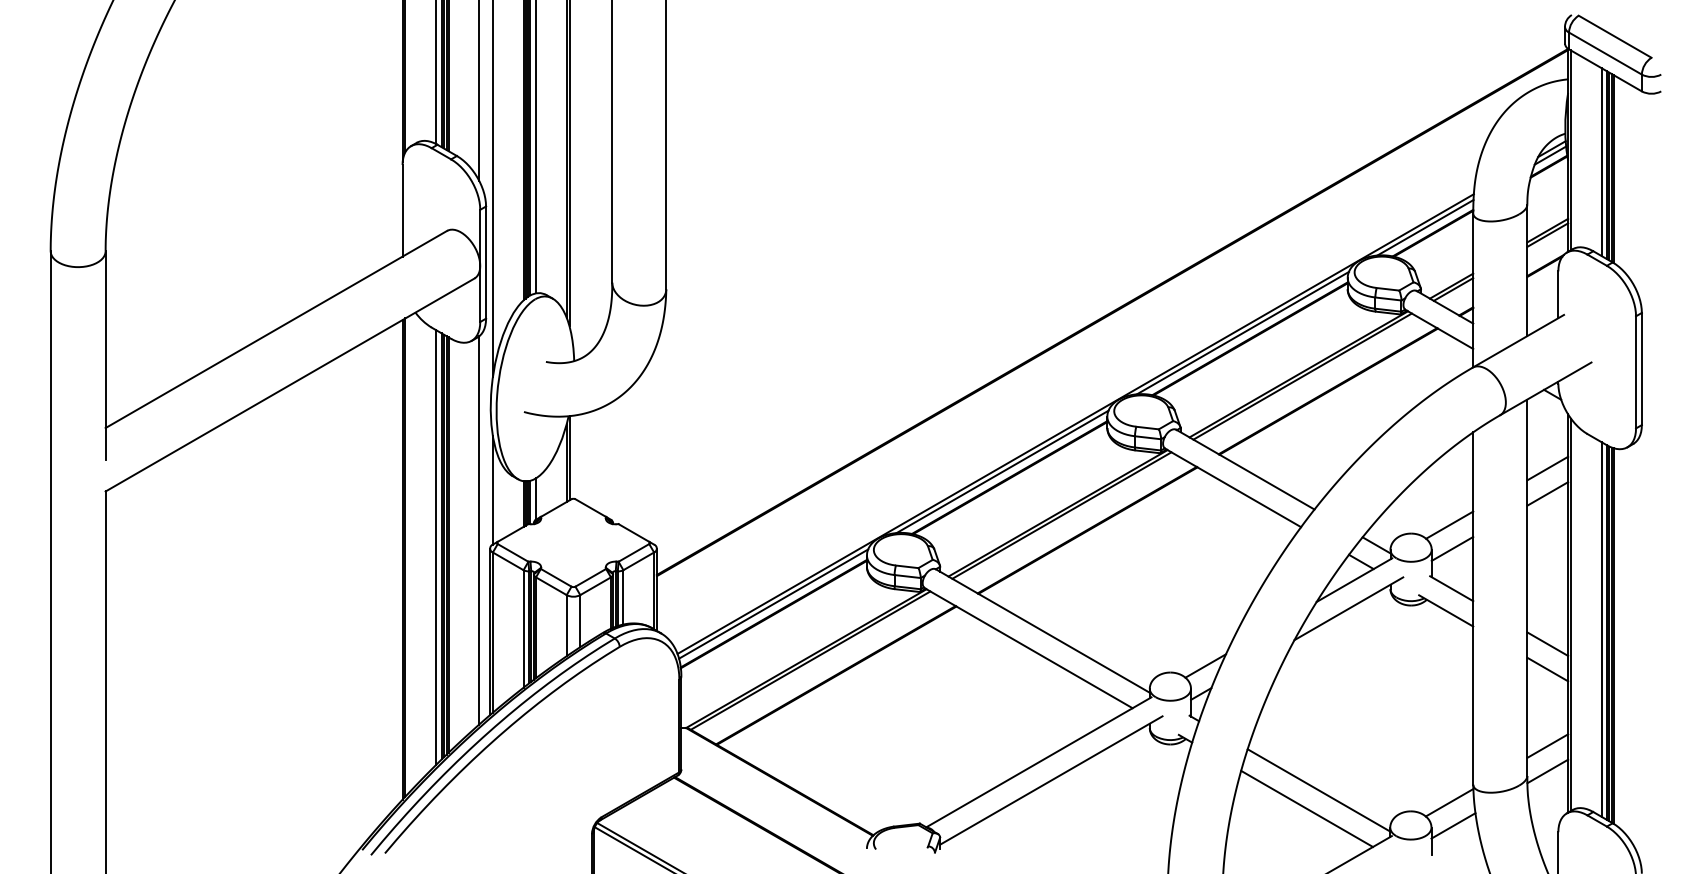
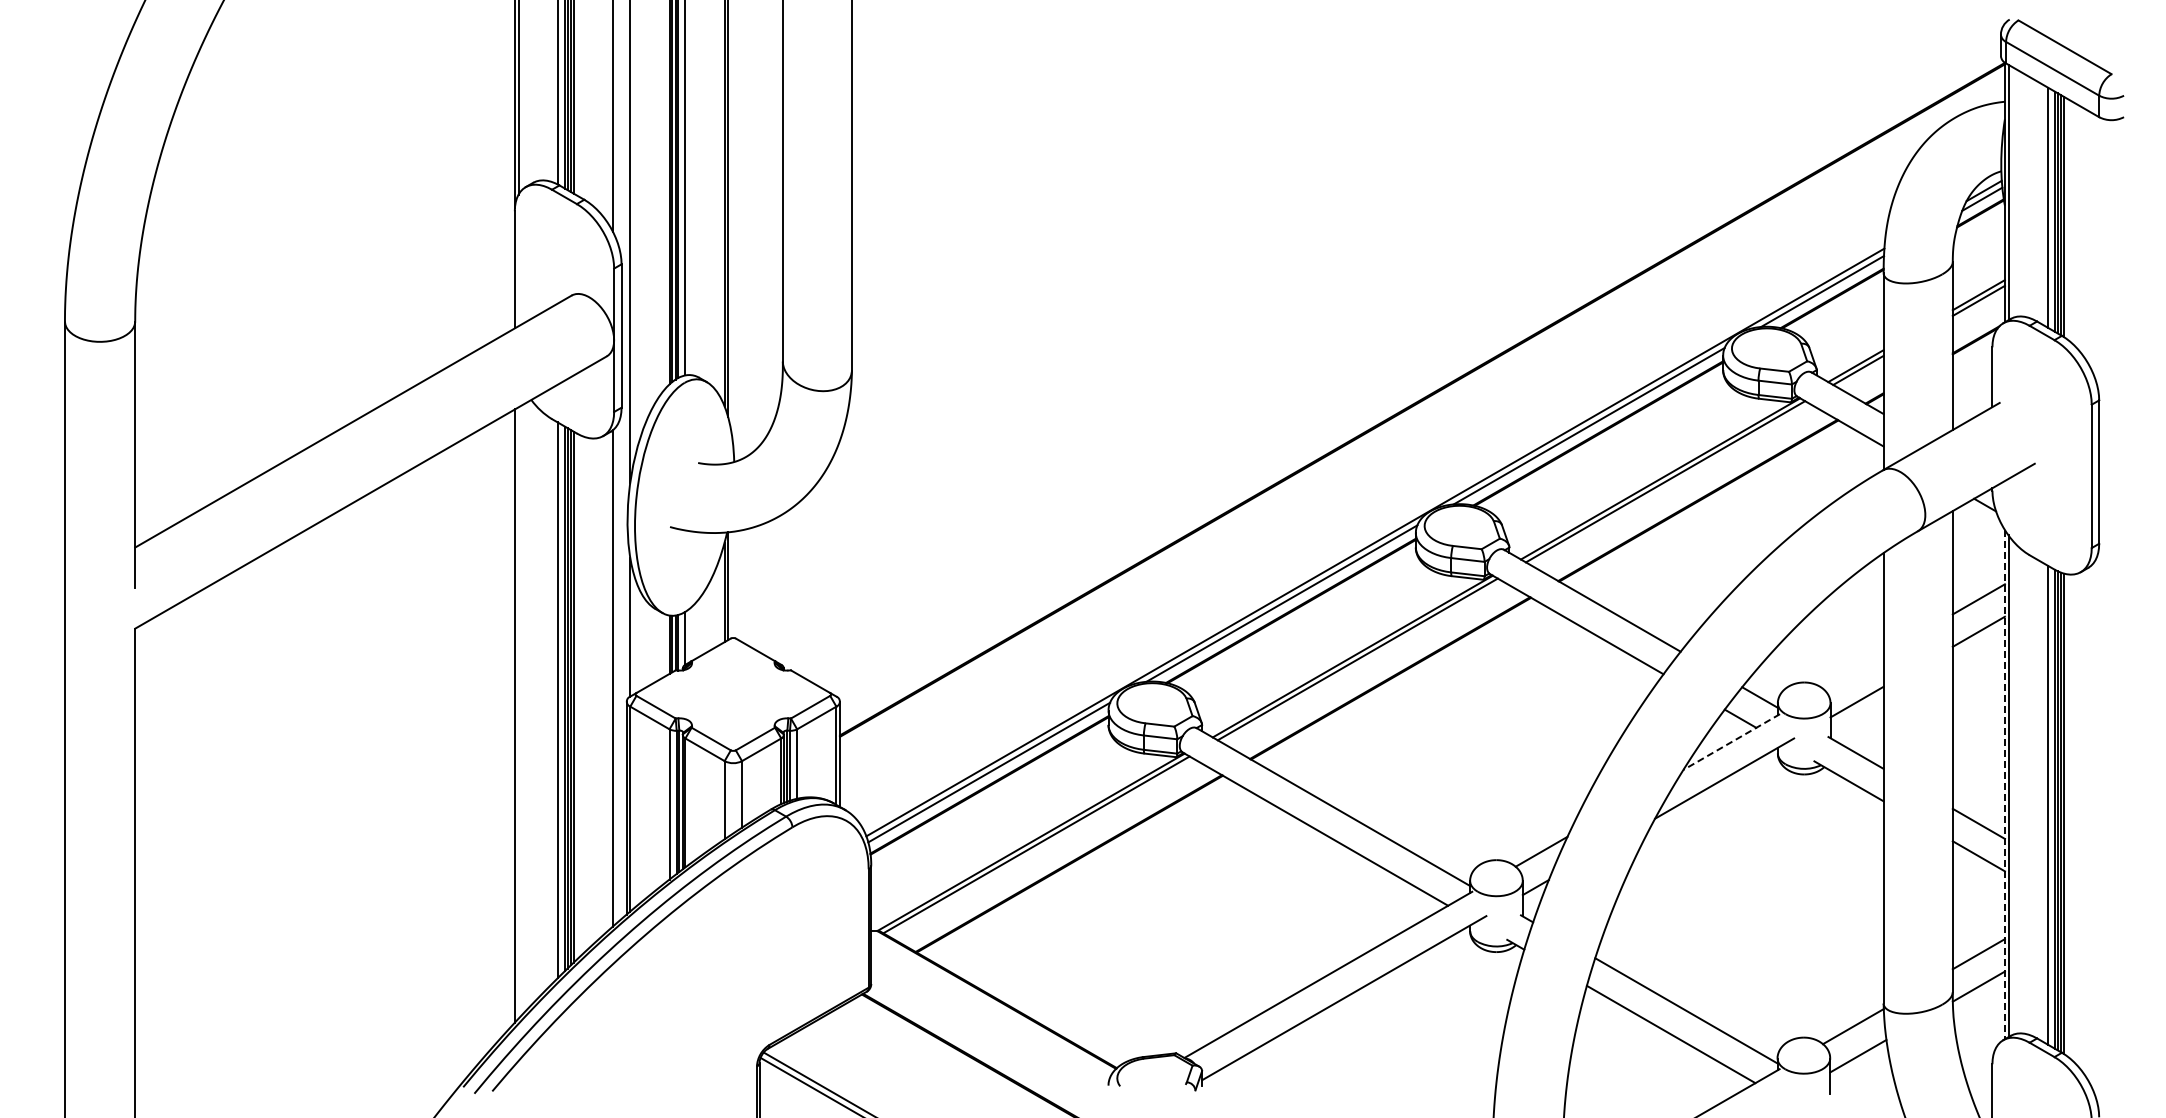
line: (1449, 524) -> (1853, 671), removed
line: (405, 557) -> (518, 712), removed
line: (1354, 580) -> (1731, 742), solid -> dashed
line: (1567, 613) -> (2004, 784), solid -> dashed

